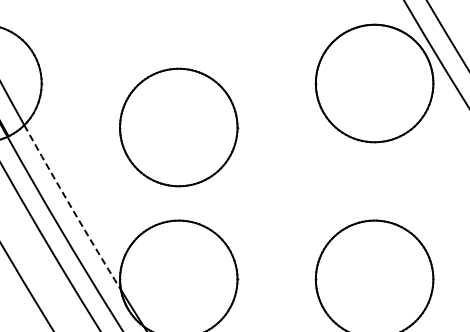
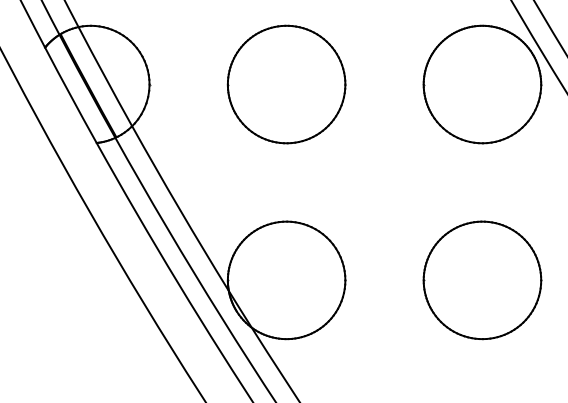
part: (178, 127) -> (286, 84), moved
arc: (71, 208) -> (179, 209), dashed -> solid

